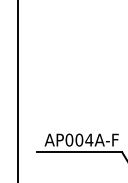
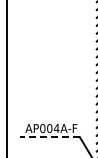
line: (79, 152) -> (49, 137), solid -> dashed

